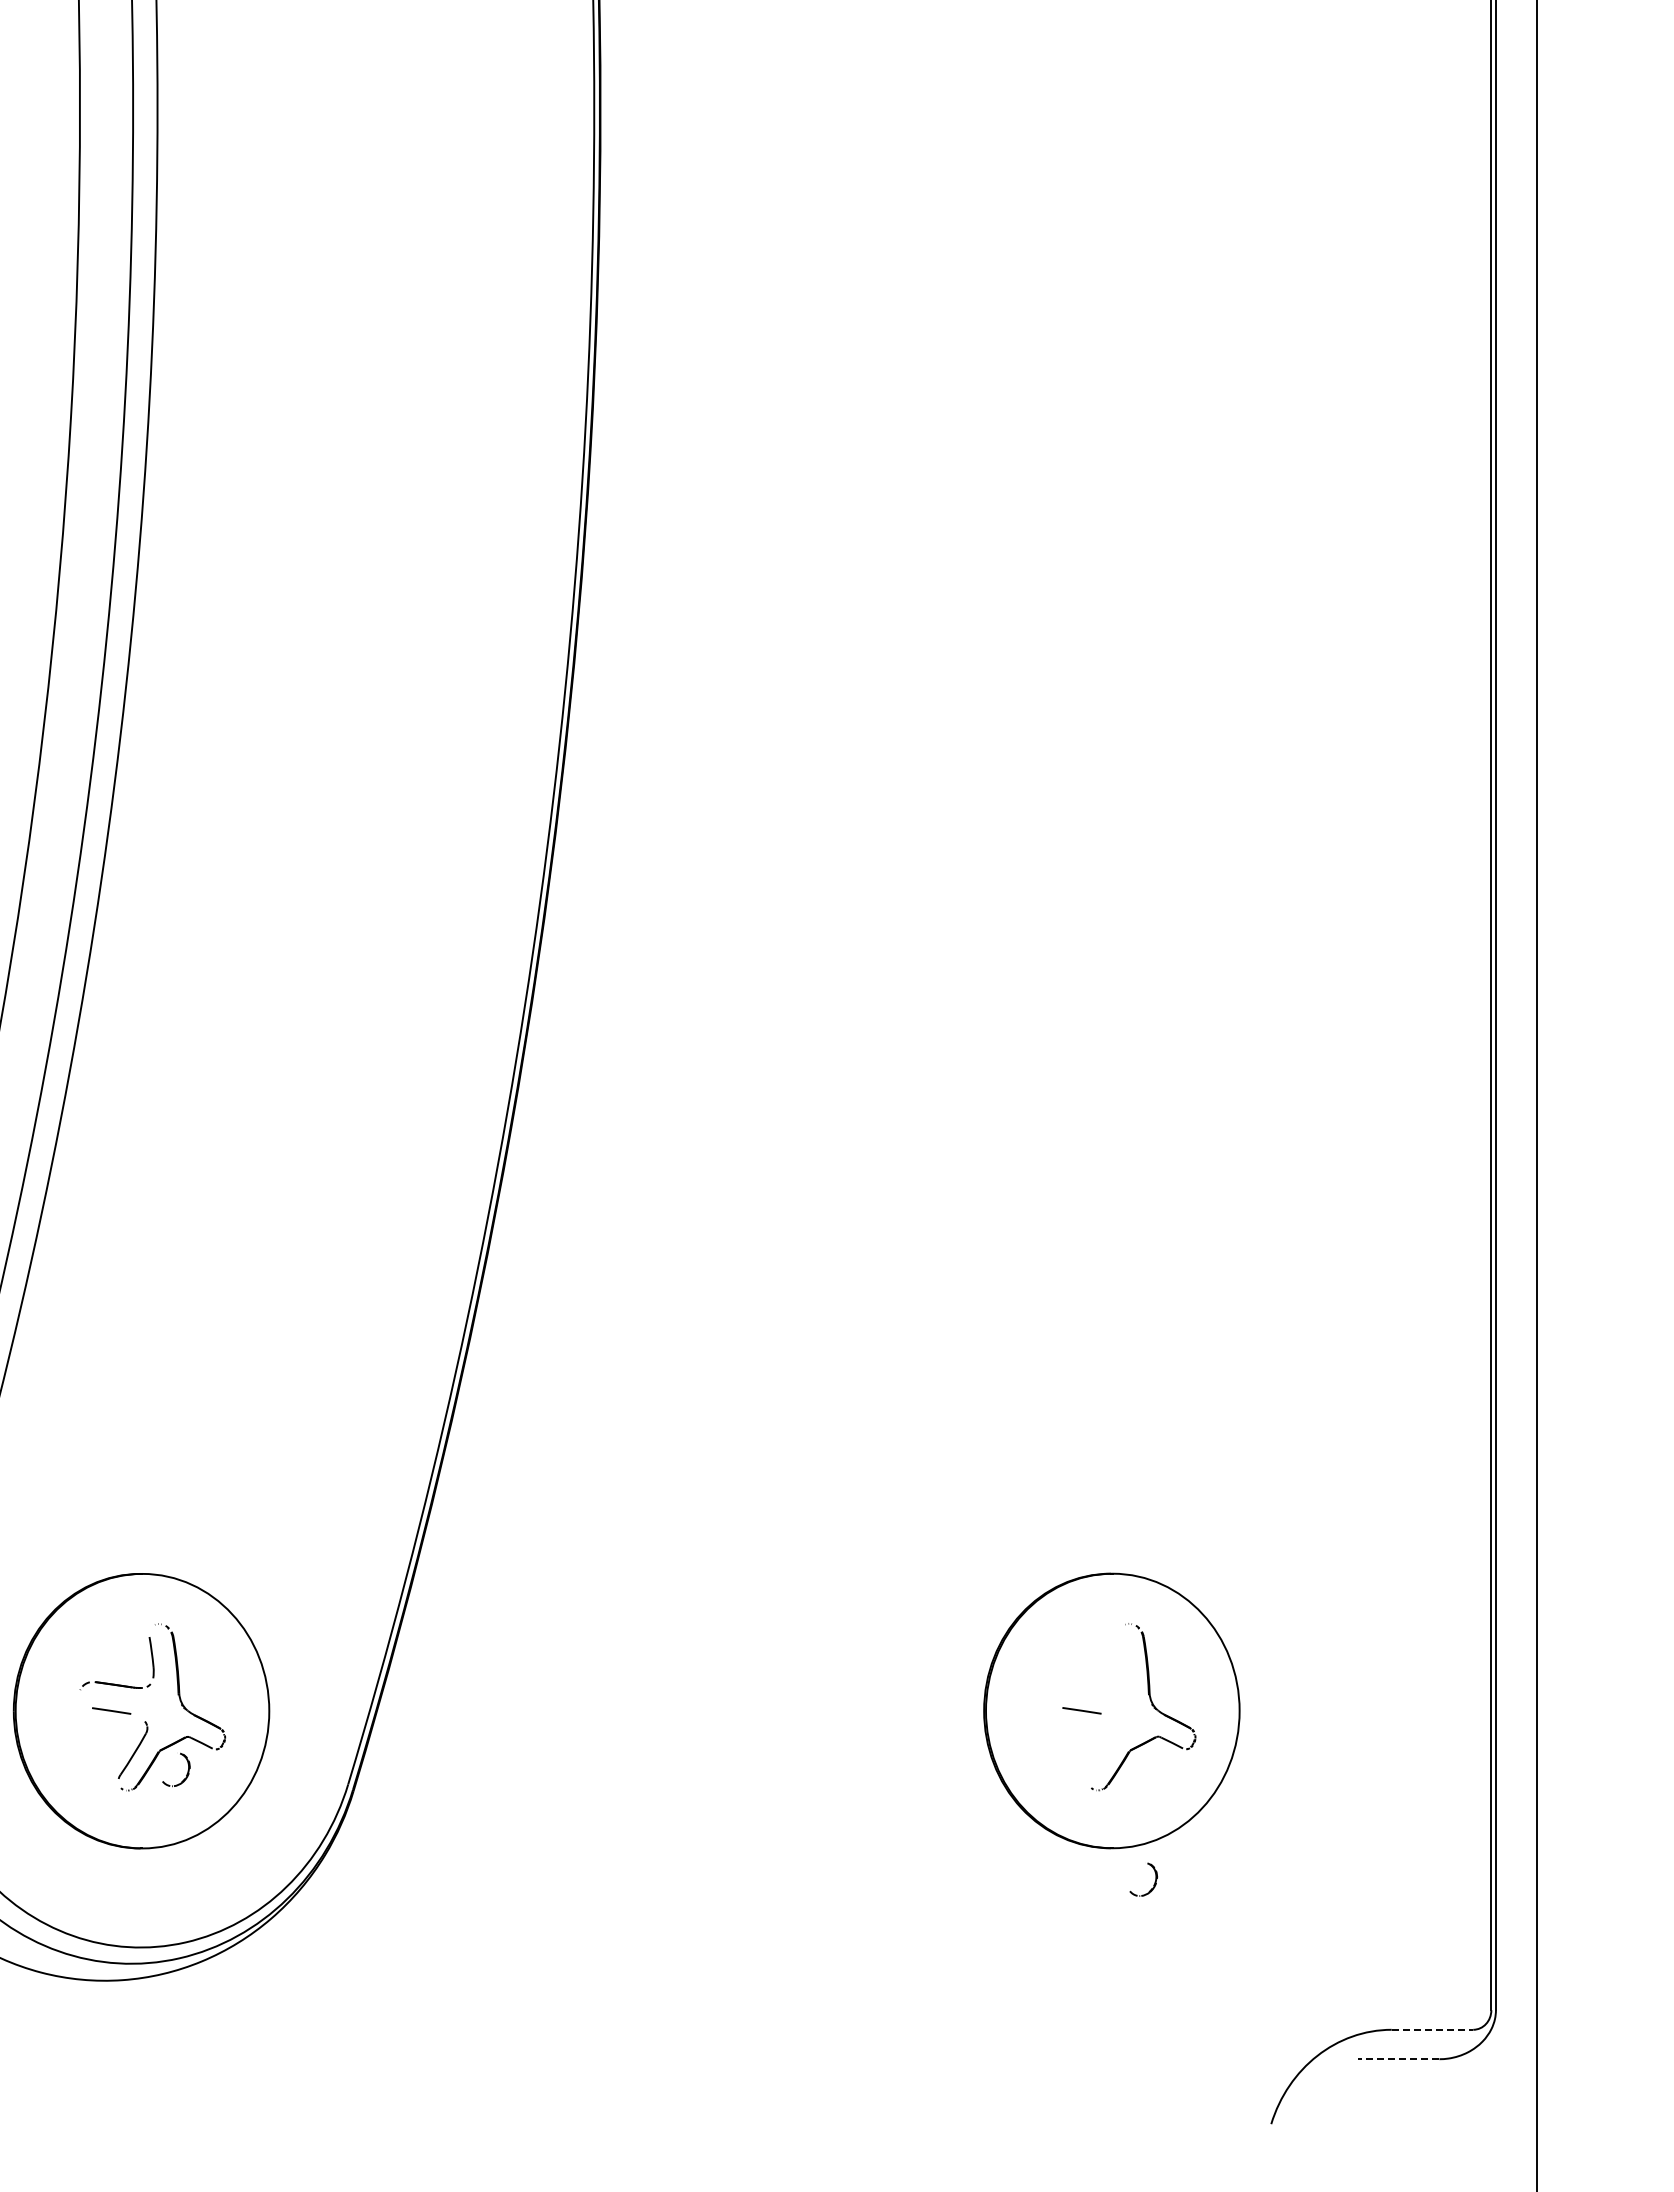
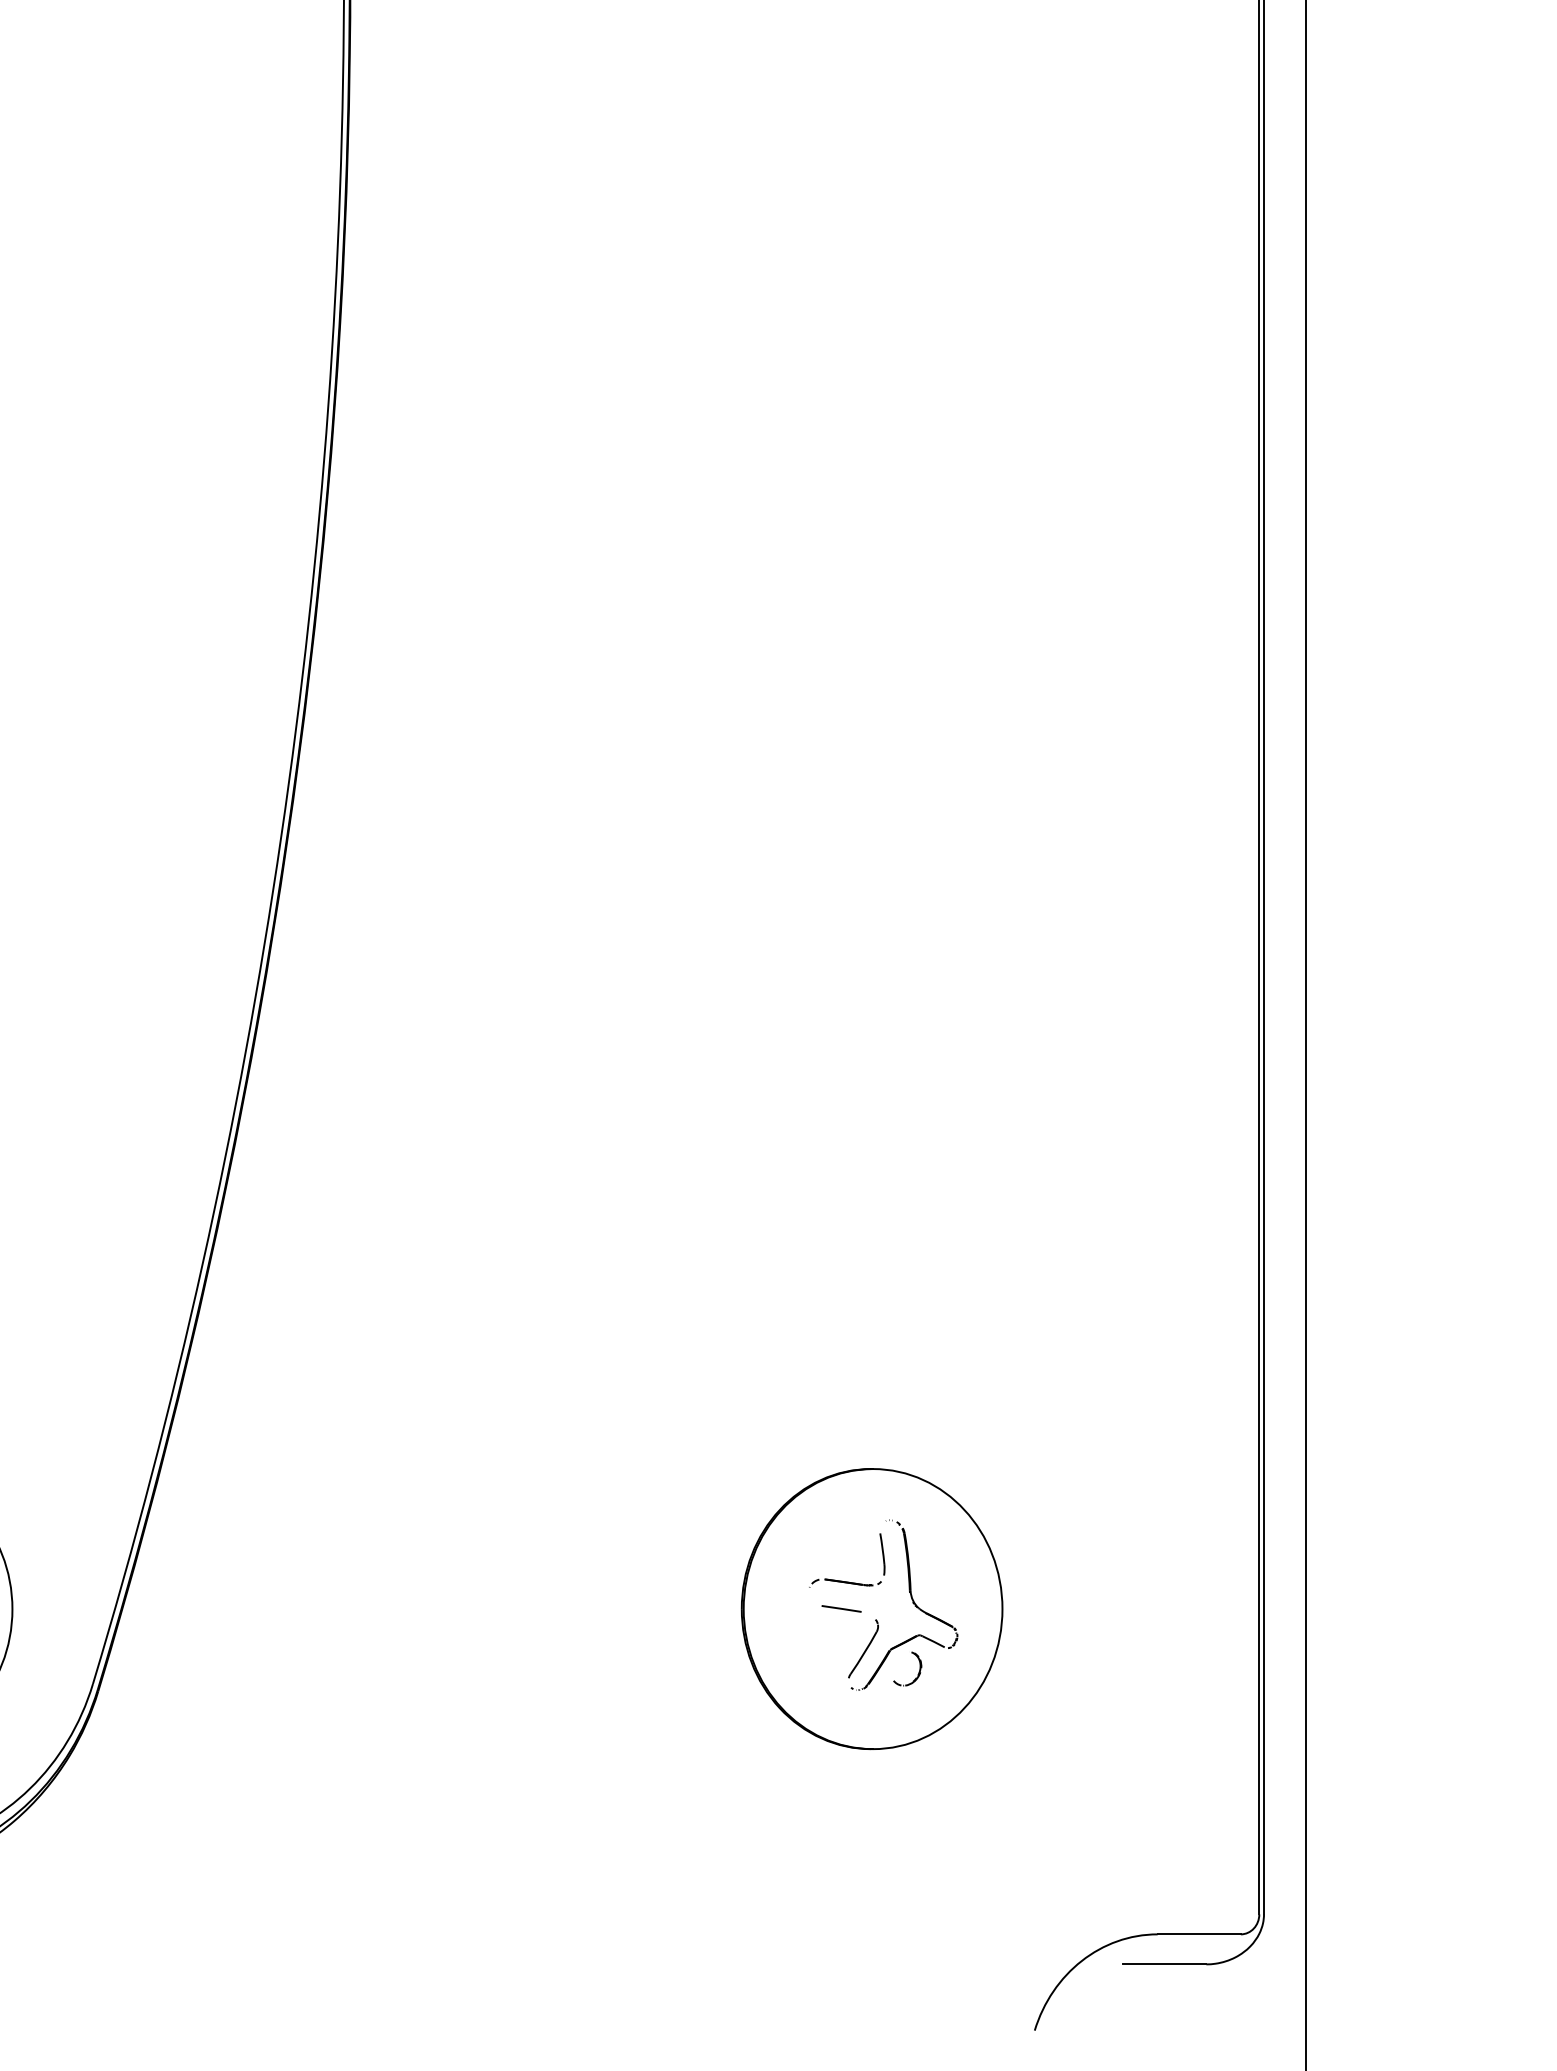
part: (1086, 1683) -> (846, 1581), added
part: (1103, 1749) -> (863, 1648), added
part: (1154, 1881) -> (918, 1670), moved
line: (1432, 2029) -> (1199, 1934), dashed -> solid
line: (1398, 2059) -> (1164, 1964), dashed -> solid

